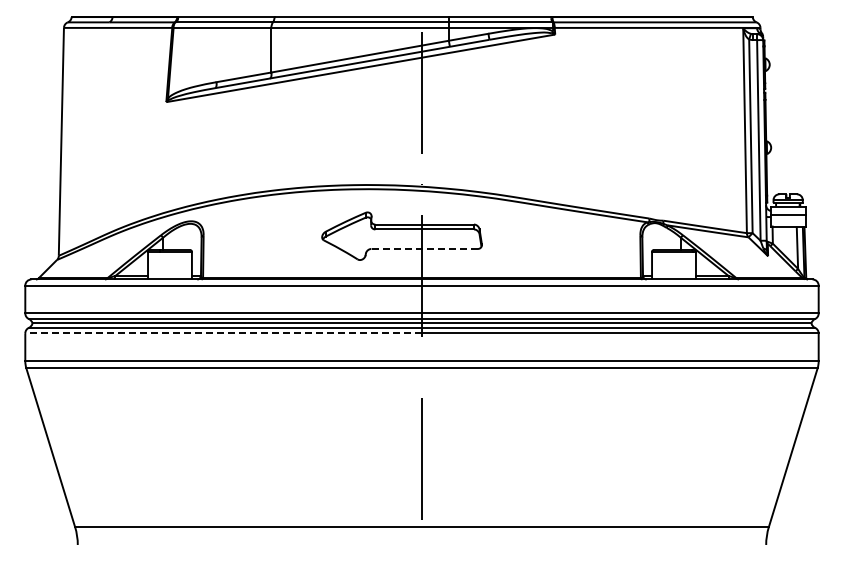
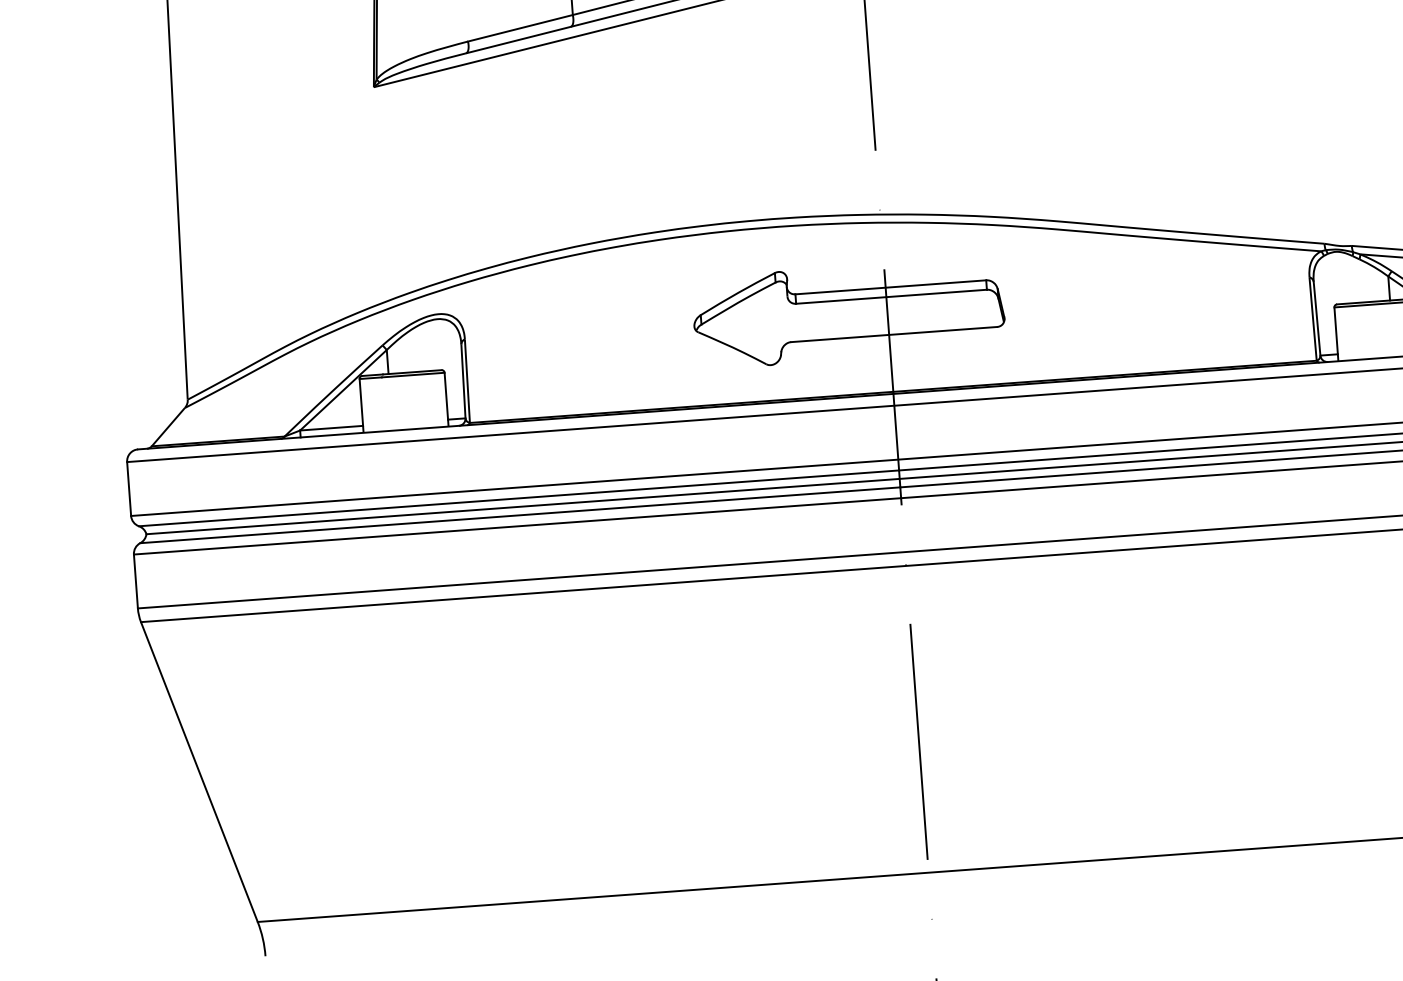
line: (424, 248) -> (893, 333), dashed -> solid
line: (223, 333) -> (517, 526), dashed -> solid

